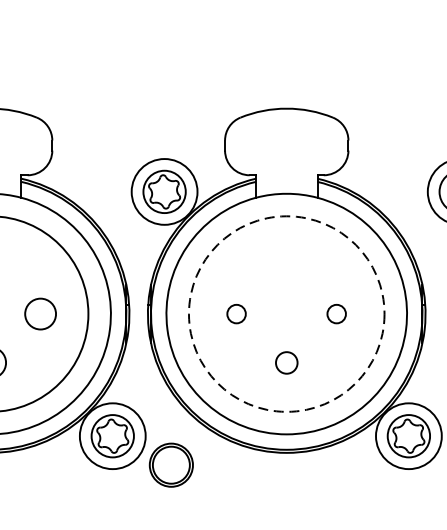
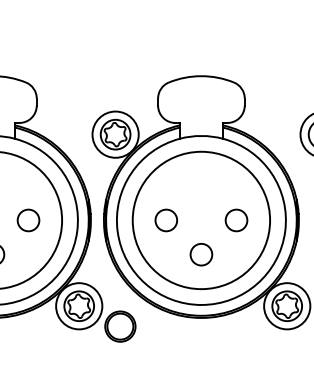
circle: (235, 314) -> (165, 220), size x1.67
circle: (286, 314) -> (201, 220), dashed -> solid
circle: (336, 314) -> (236, 220), size x1.67
circle: (286, 362) -> (201, 254), size x1.43

